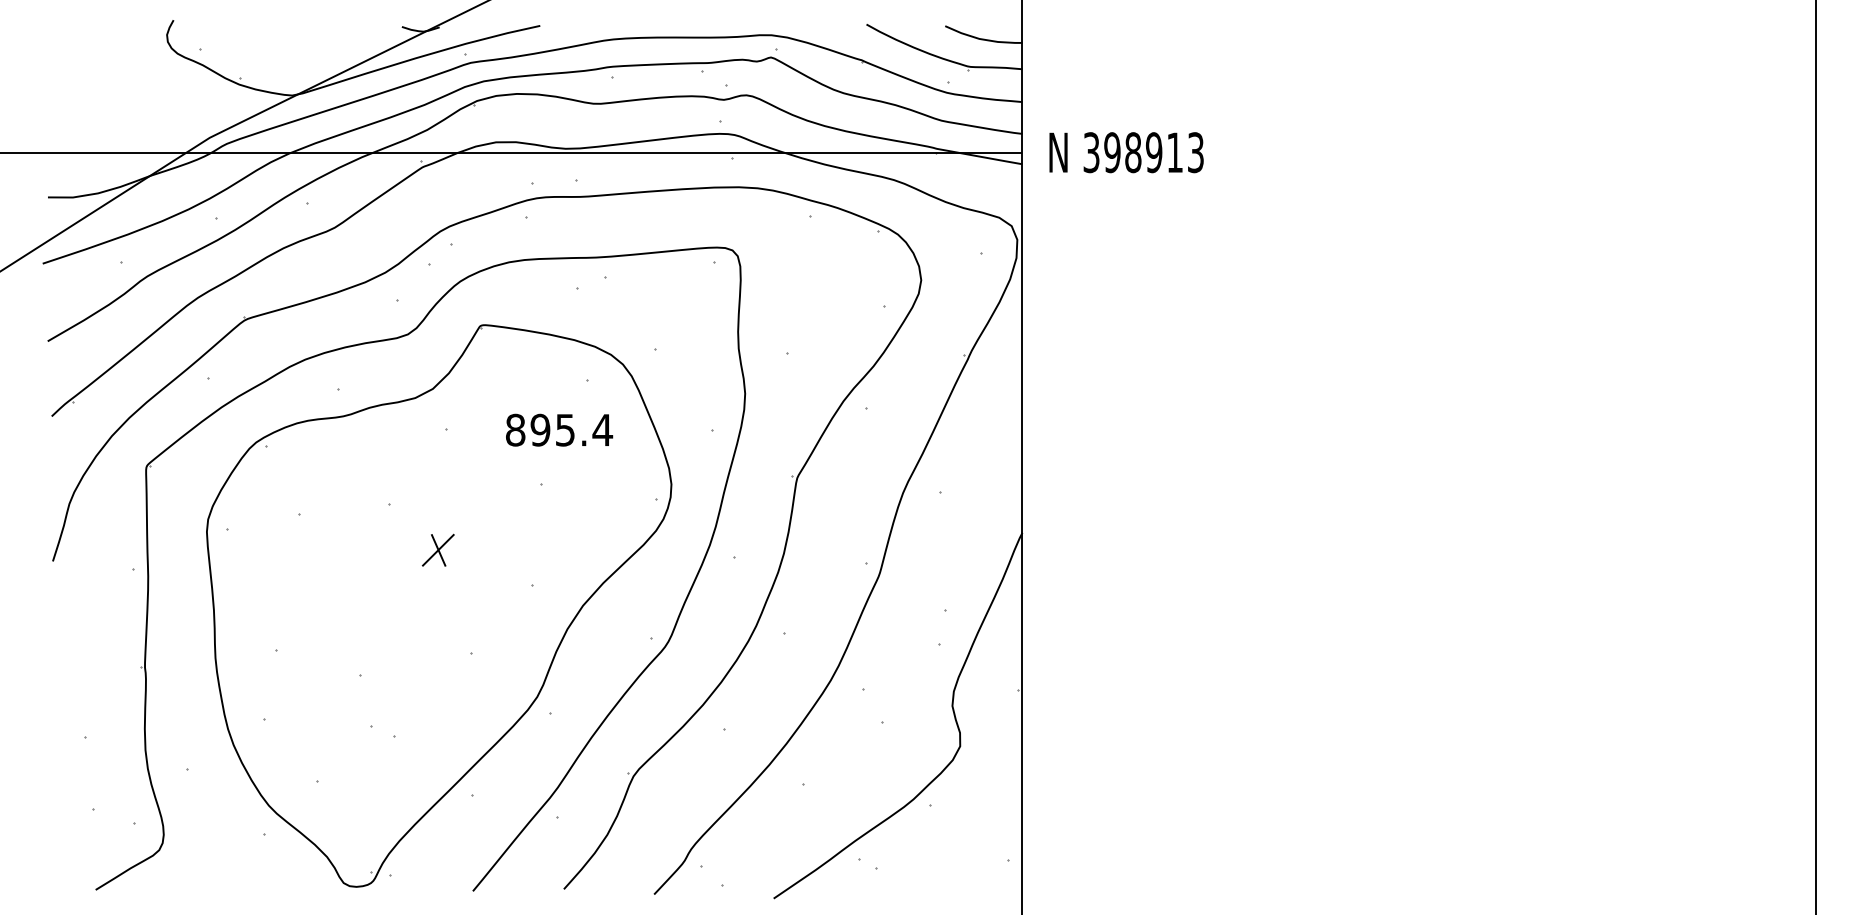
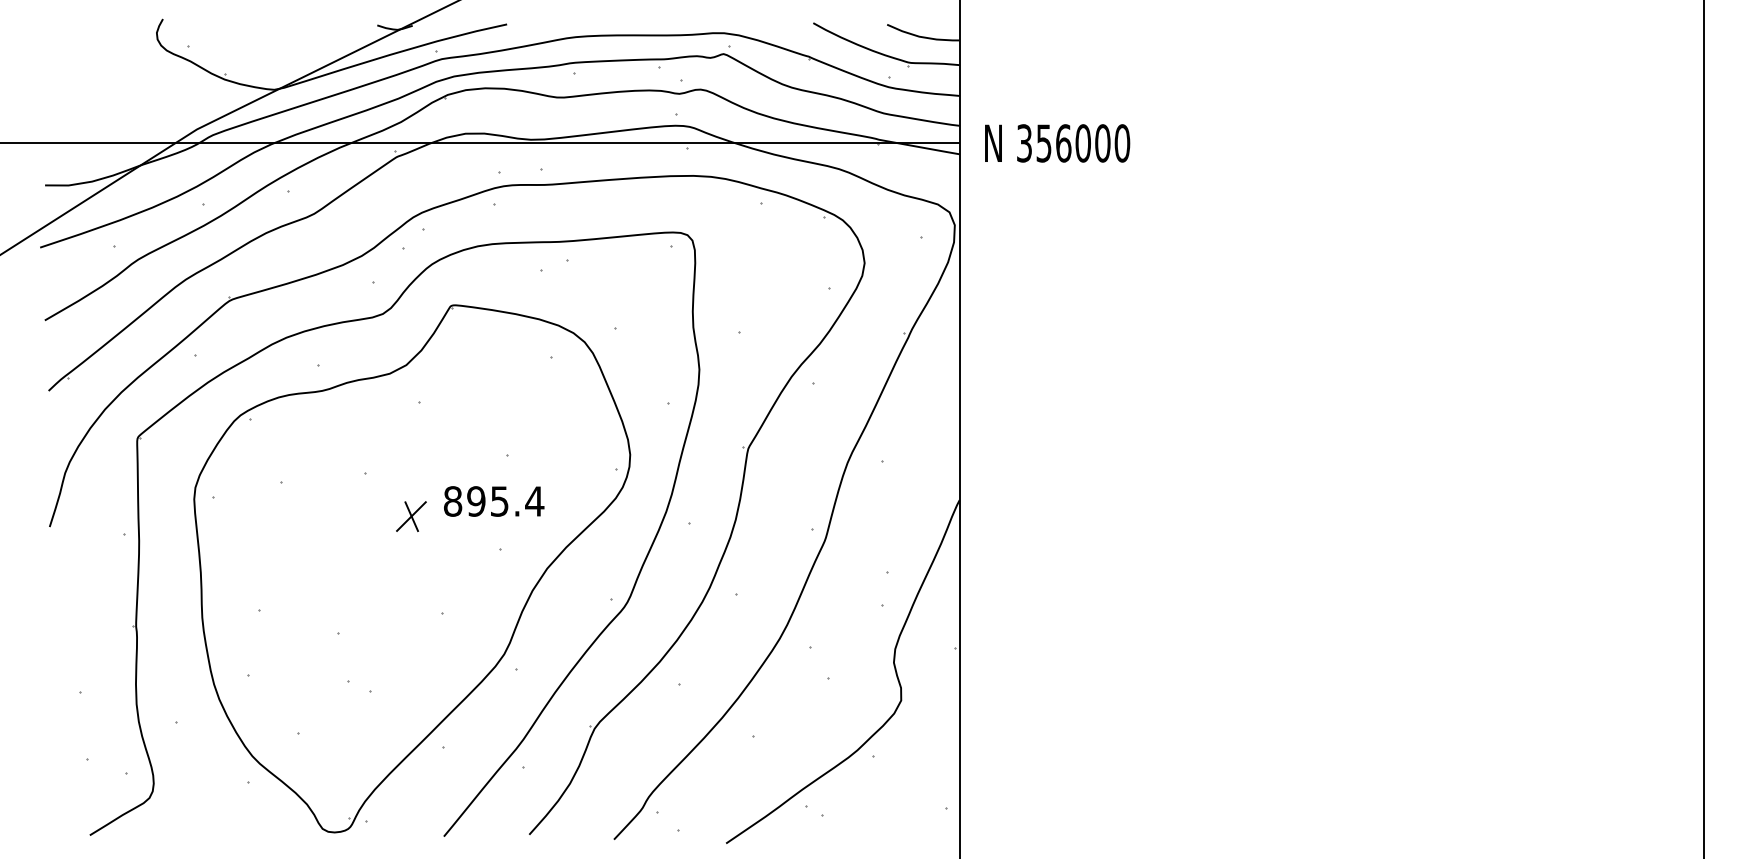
text: (1154, 152) -> (1083, 143), 398913 -> 356000
text: (559, 429) -> (494, 500), moved

